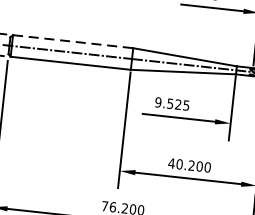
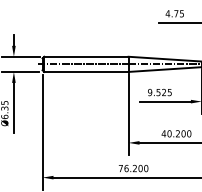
line: (73, 41) -> (86, 56), dashed -> solid

